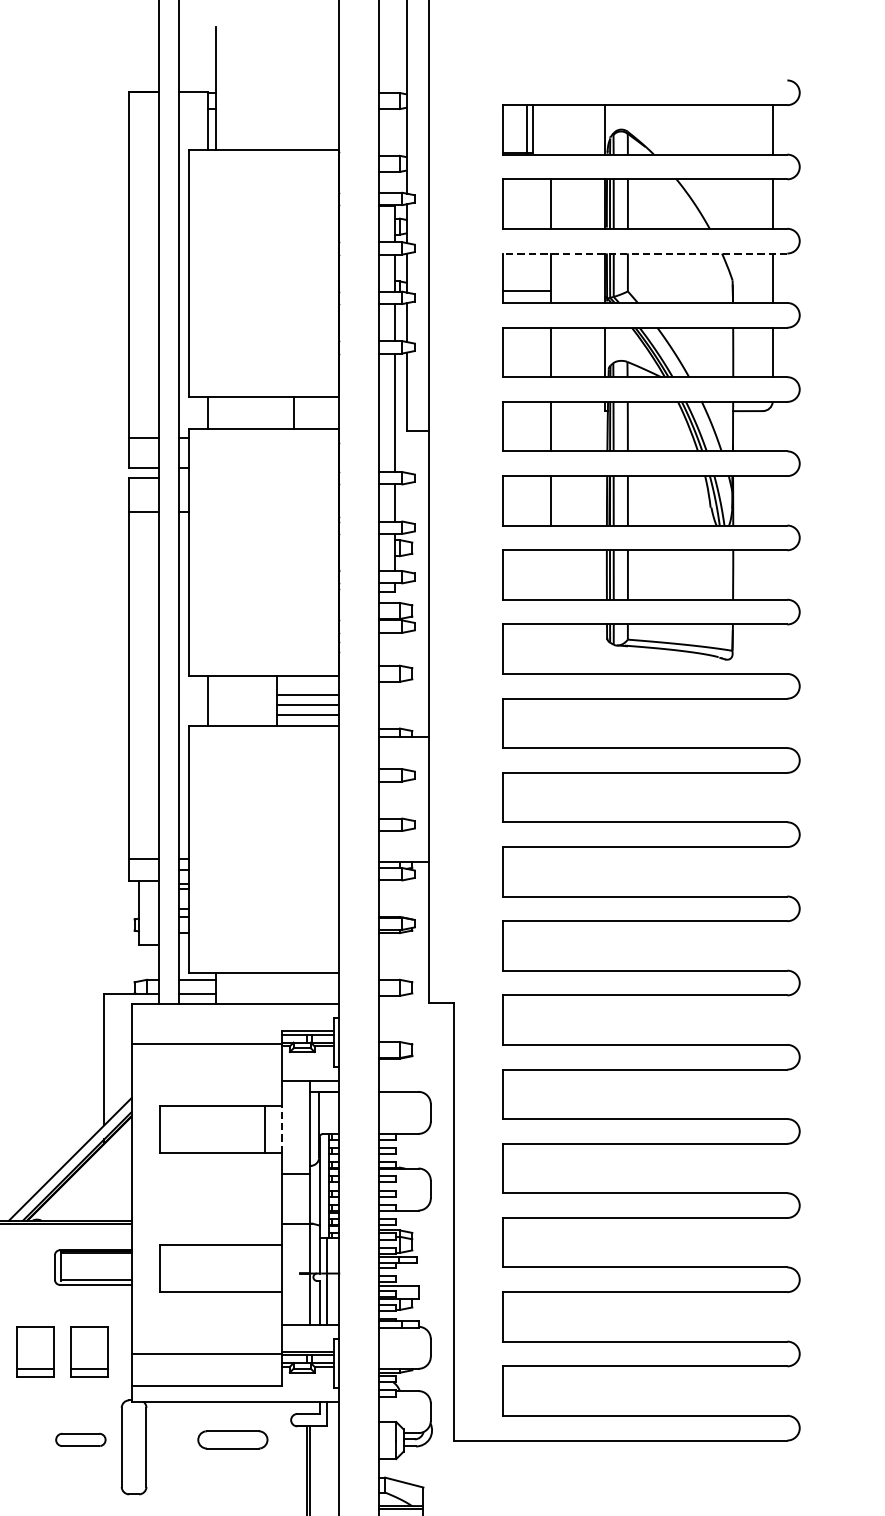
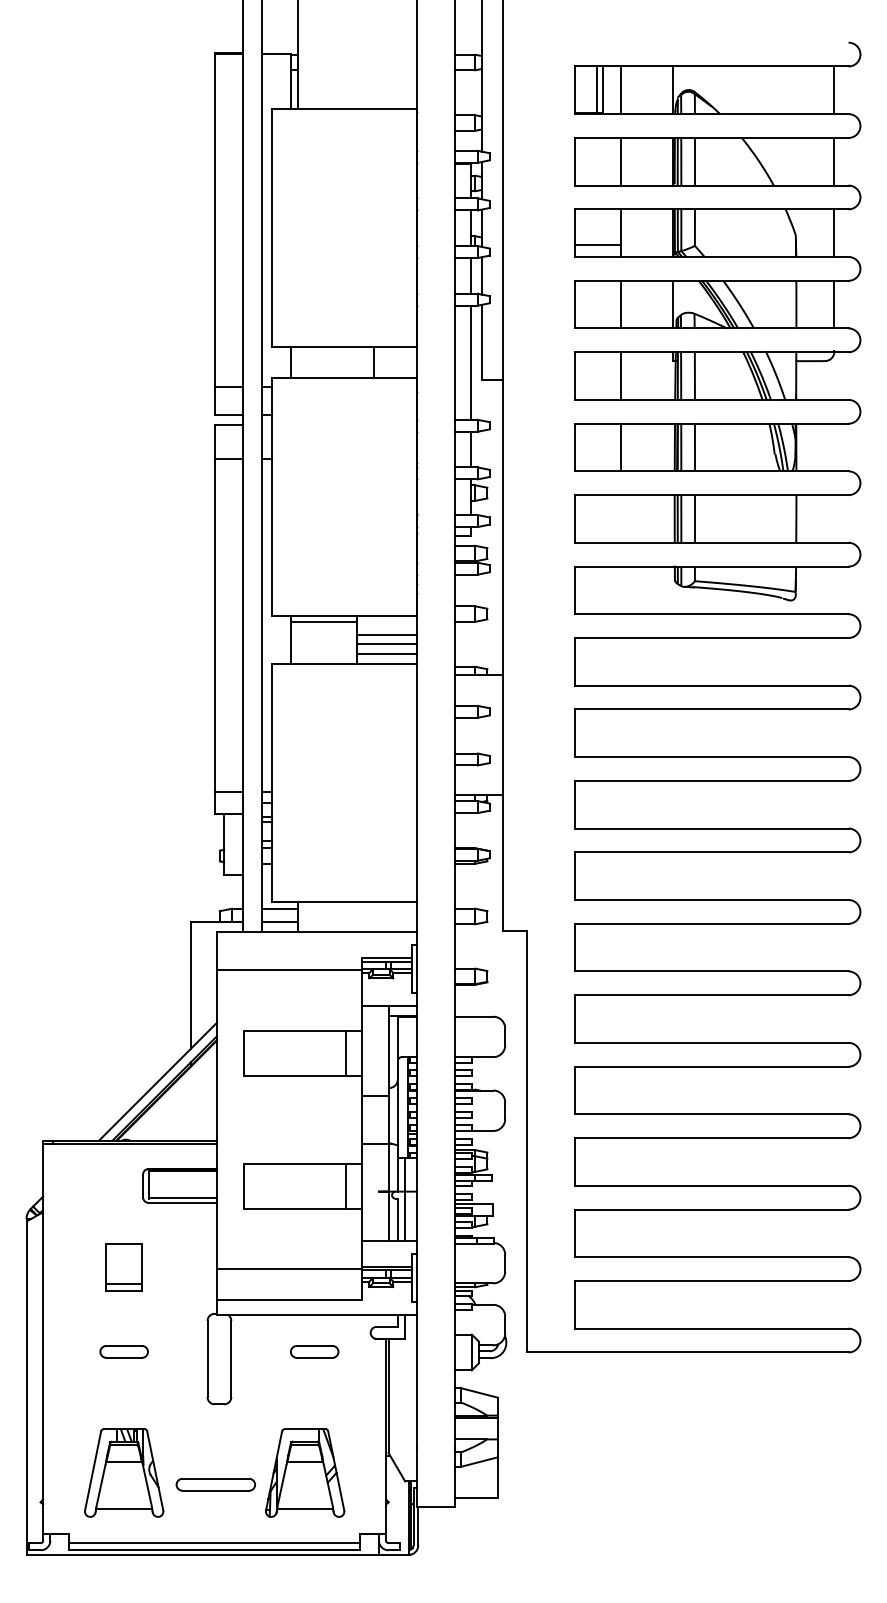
line: (551, 130) -> (621, 90), added
line: (645, 253) -> (711, 209), dashed -> solid
line: (242, 681) -> (323, 621), added
line: (282, 1130) -> (362, 1053), dashed -> solid
line: (265, 1268) -> (345, 1186), added
part: (88, 1352) -> (175, 1267), removed
part: (80, 1439) -> (123, 1351), moved
part: (232, 1439) -> (314, 1351), size x0.71

